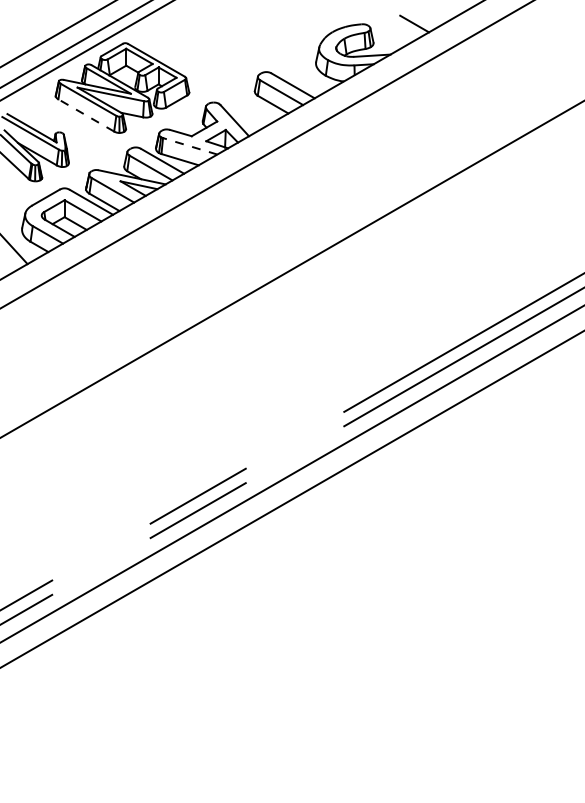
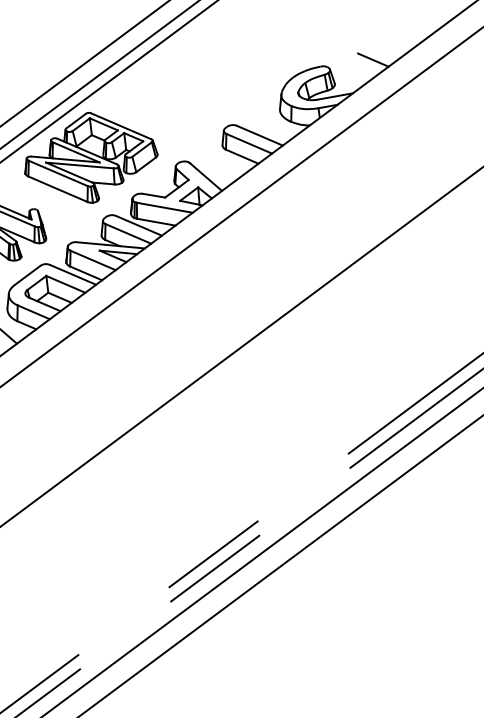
line: (85, 115) -> (57, 189), dashed -> solid
line: (189, 146) -> (164, 208), dashed -> solid

